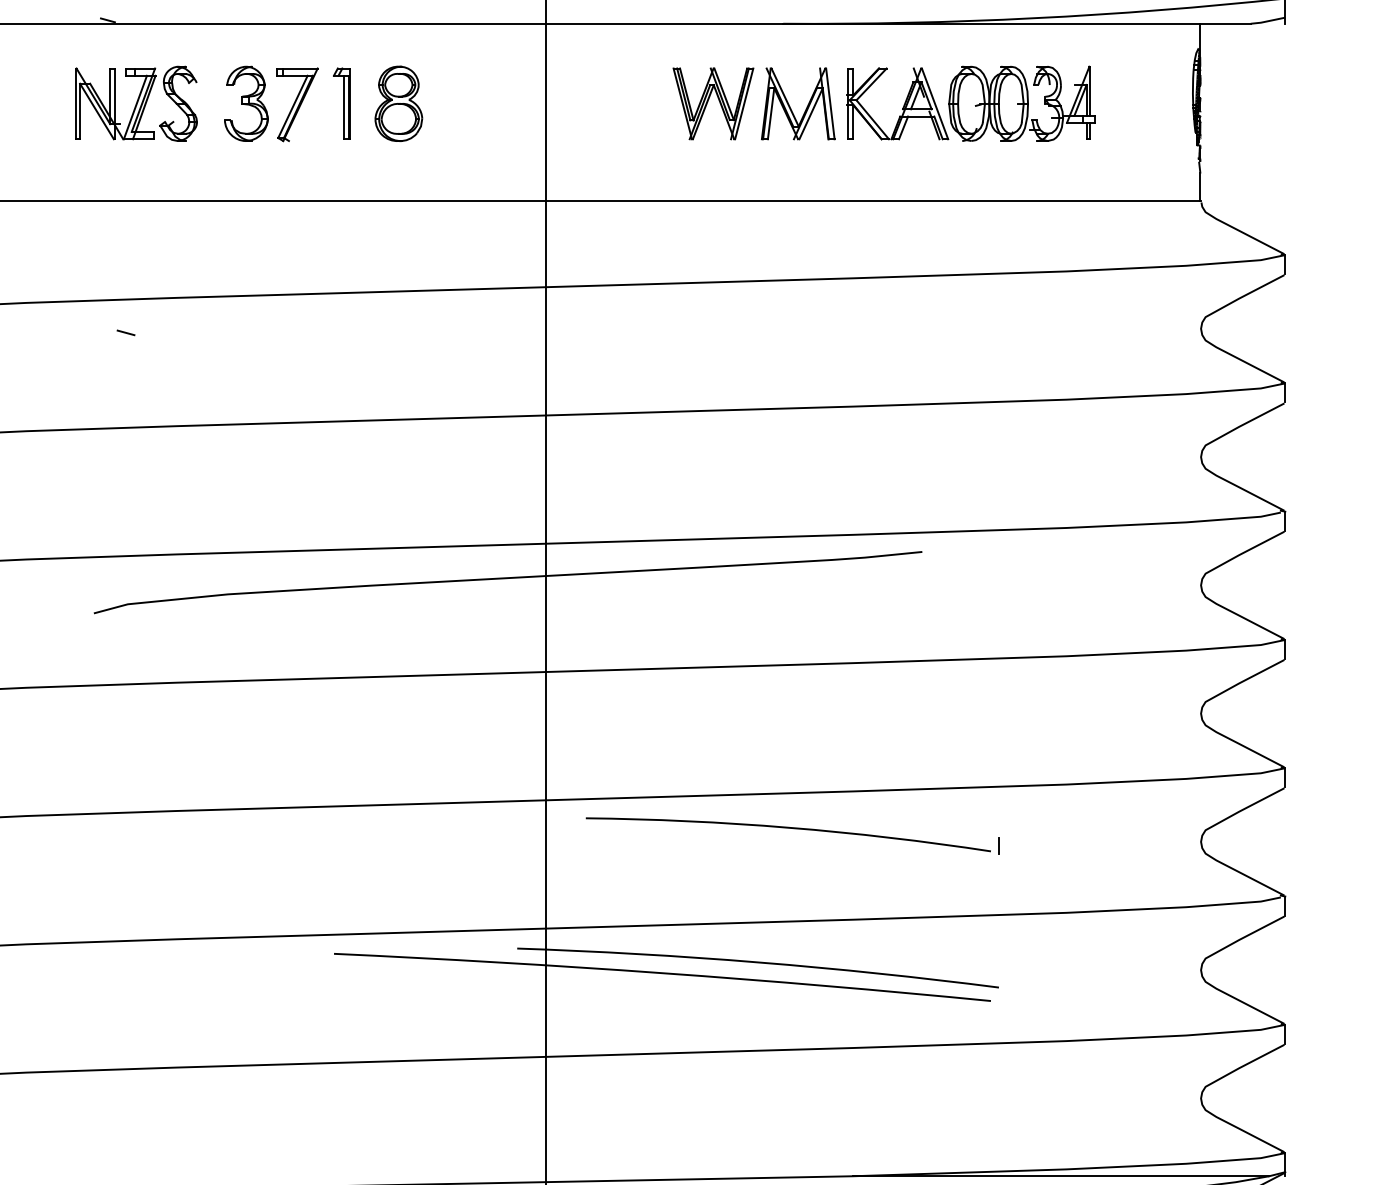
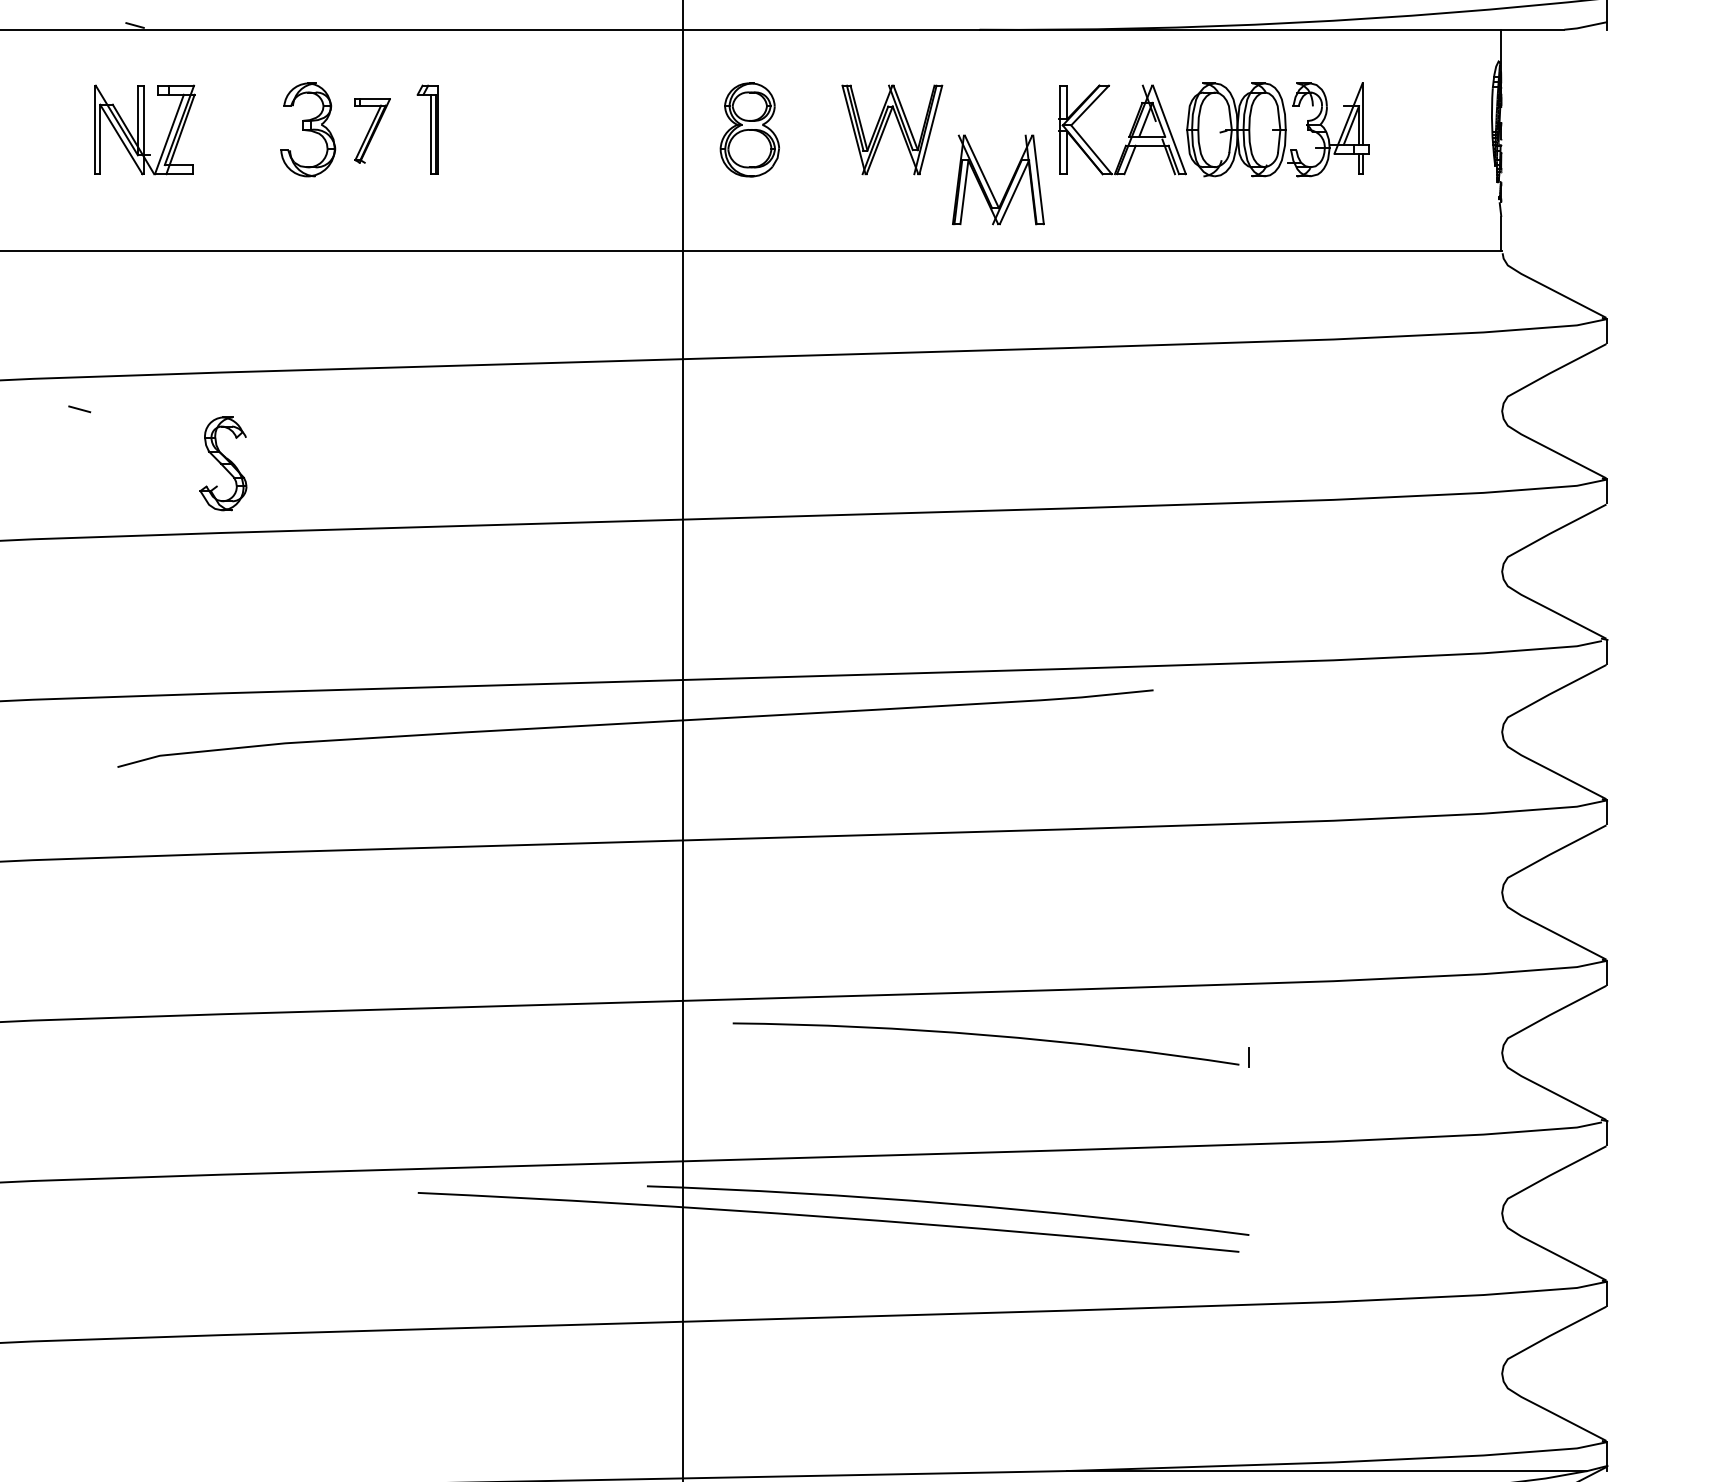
part: (178, 103) -> (223, 463), moved
part: (398, 103) -> (749, 129), moved
part: (297, 104) -> (372, 130), size x0.7
part: (790, 106) -> (988, 183), moved
line: (125, 333) -> (79, 409), moved

